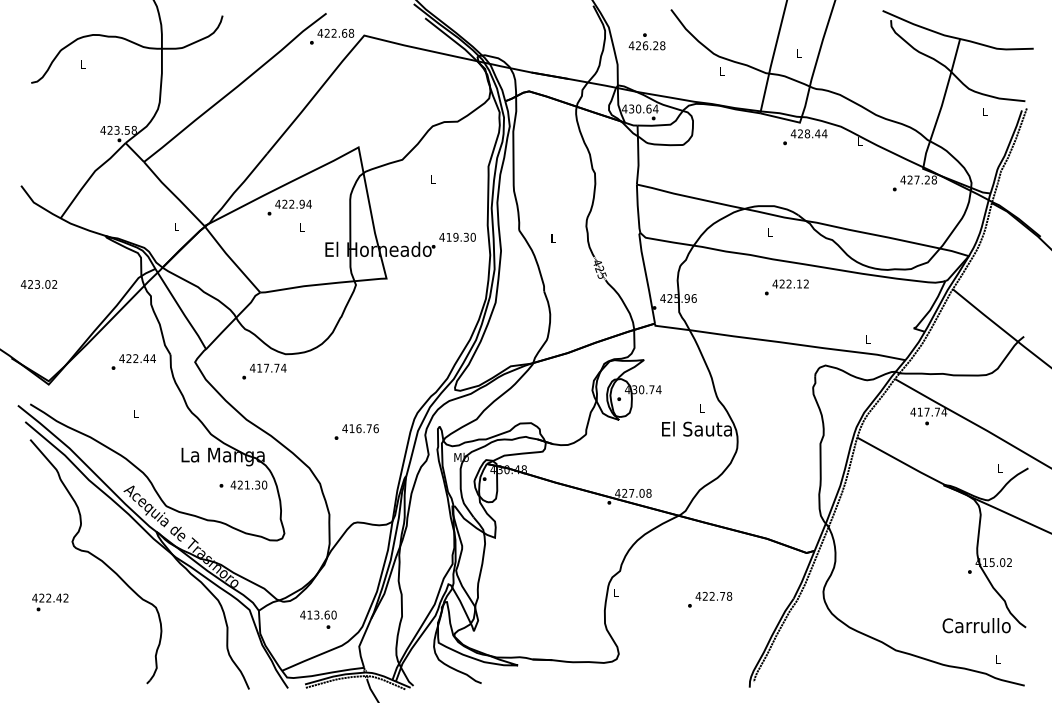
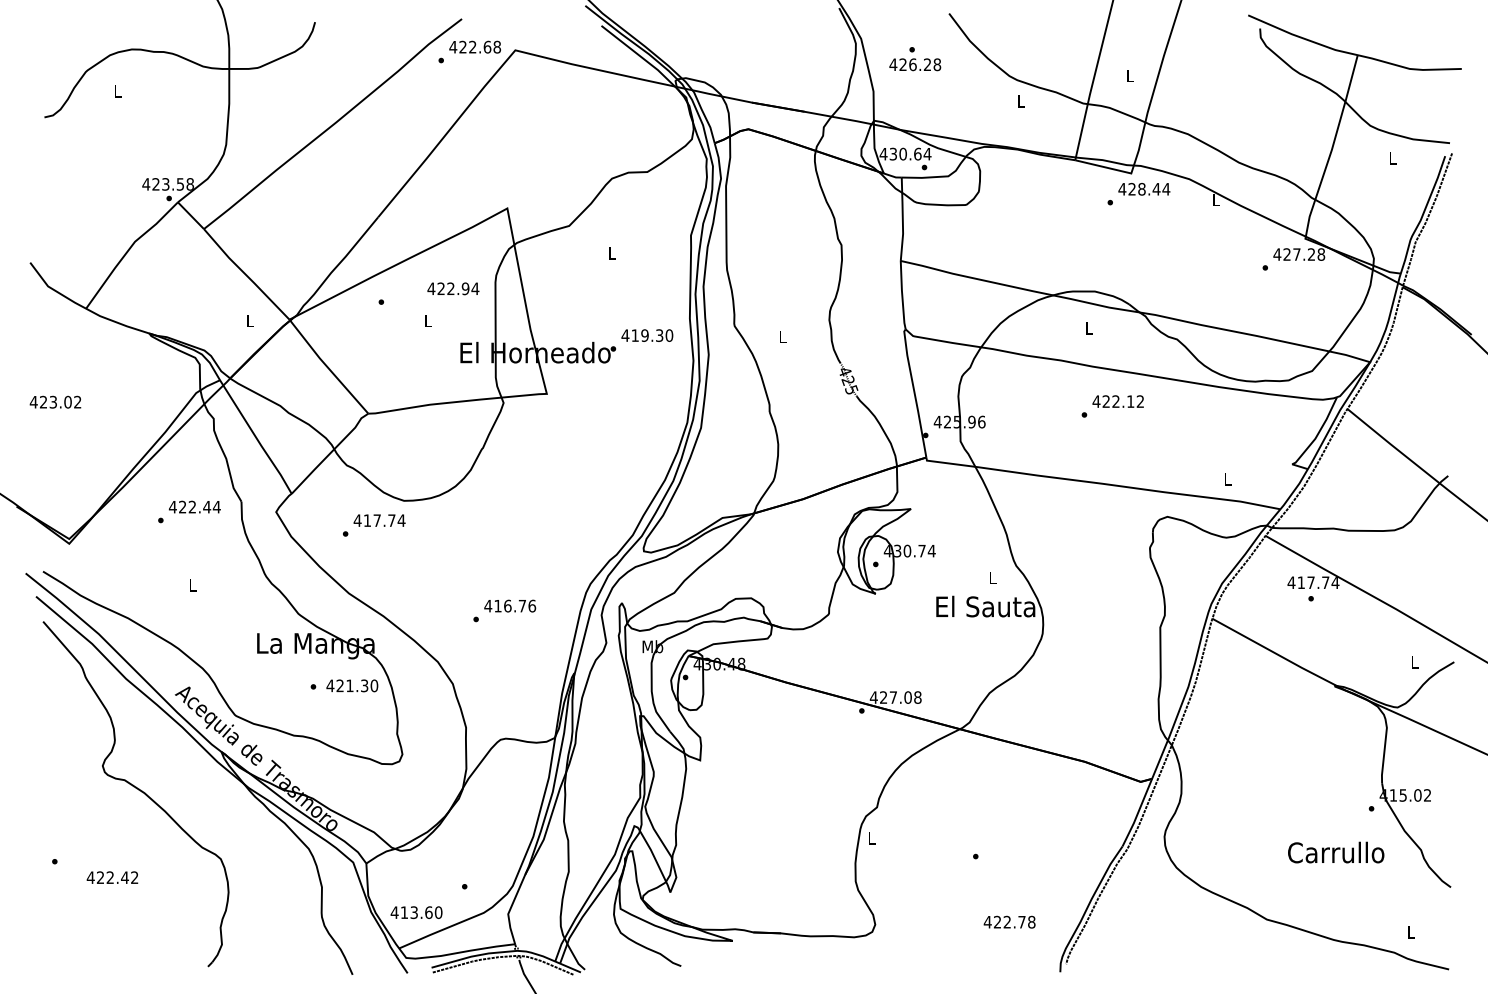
text: (293, 204) -> (453, 288), moved
text: (713, 595) -> (1009, 921), moved
text: (50, 597) -> (112, 877), moved
text: (318, 614) -> (416, 912), moved
text: (976, 625) -> (1336, 852), moved

